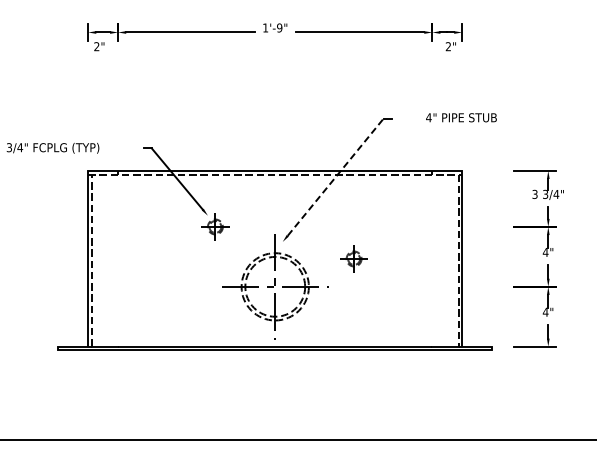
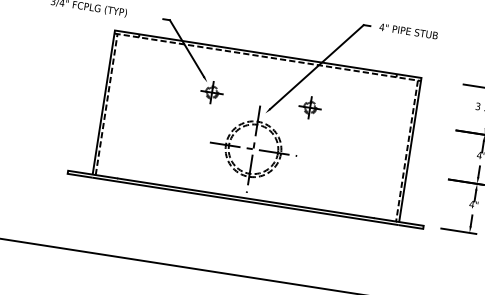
text: (461, 117) -> (408, 31), moved
line: (335, 177) -> (316, 67), dashed -> solid
part: (353, 258) -> (309, 107), moved

